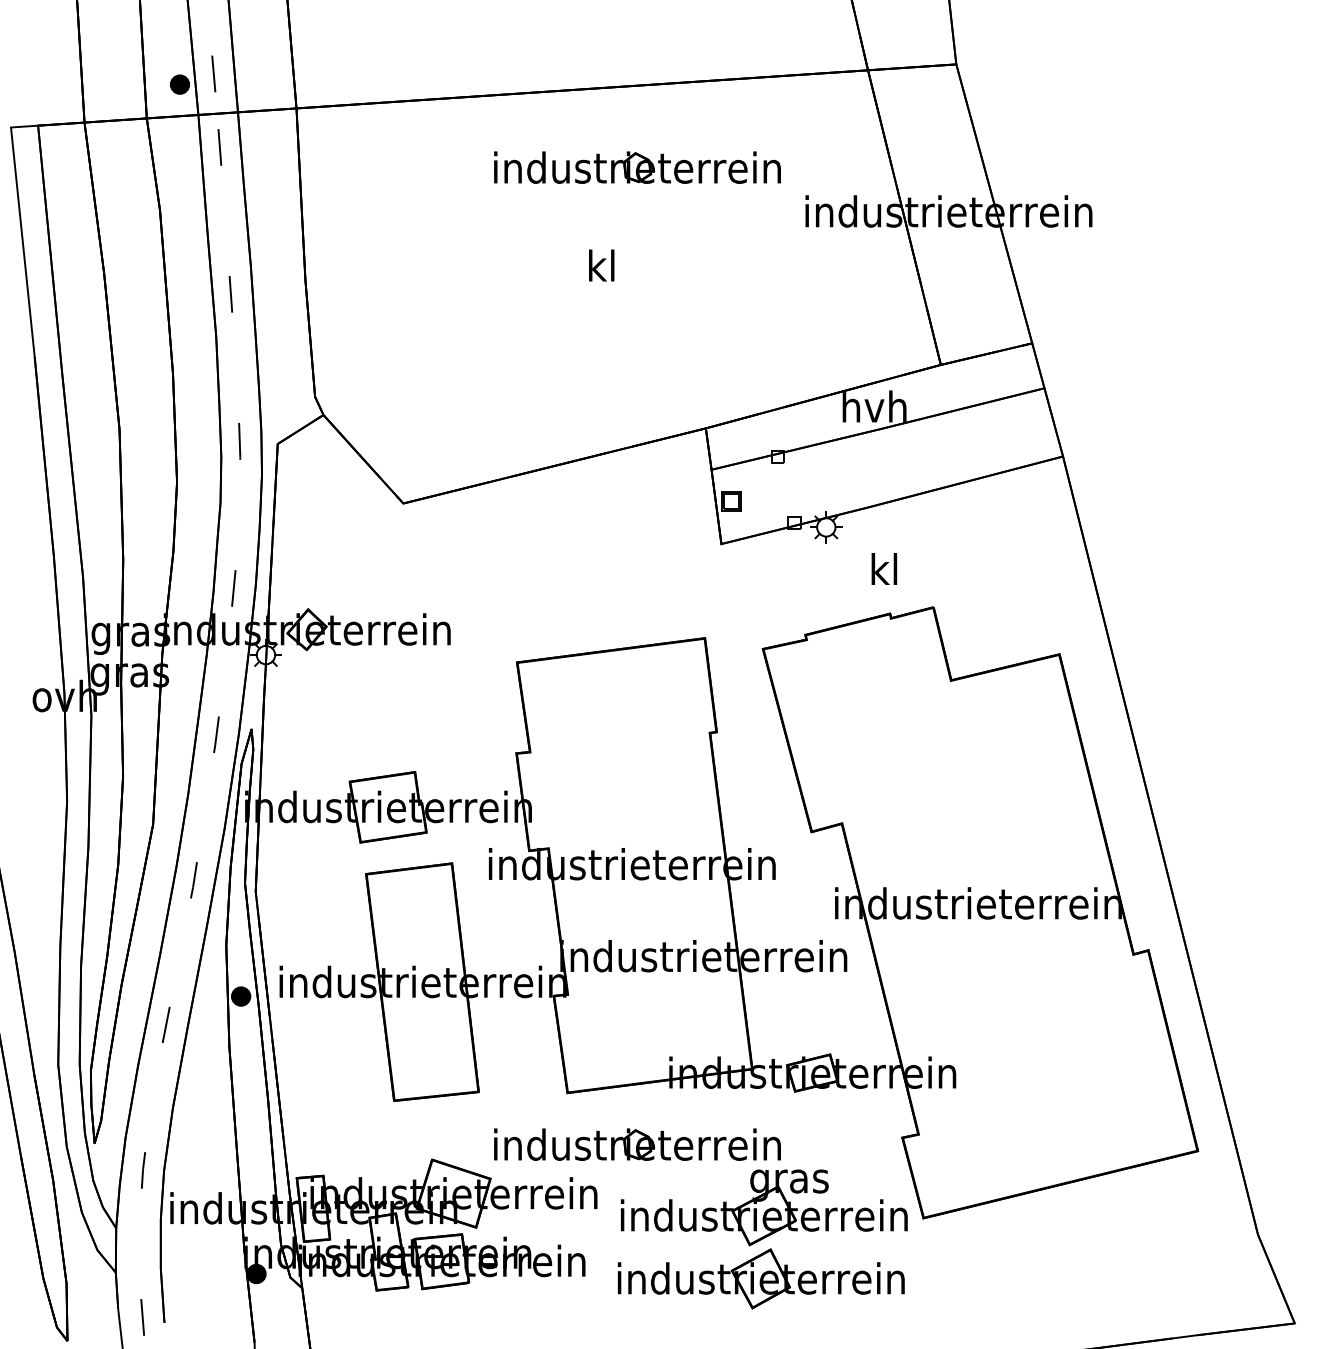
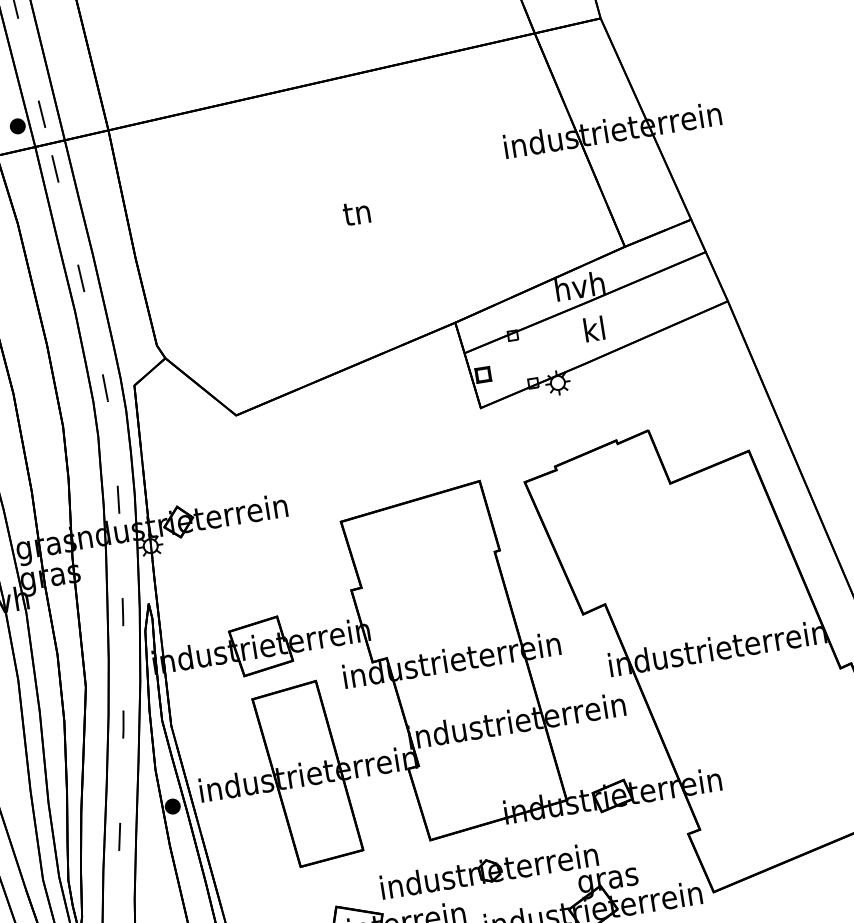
part: (637, 167) -> (372, 134), removed
text: (600, 265) -> (356, 212), kl -> tn
text: (884, 568) -> (594, 328), moved

